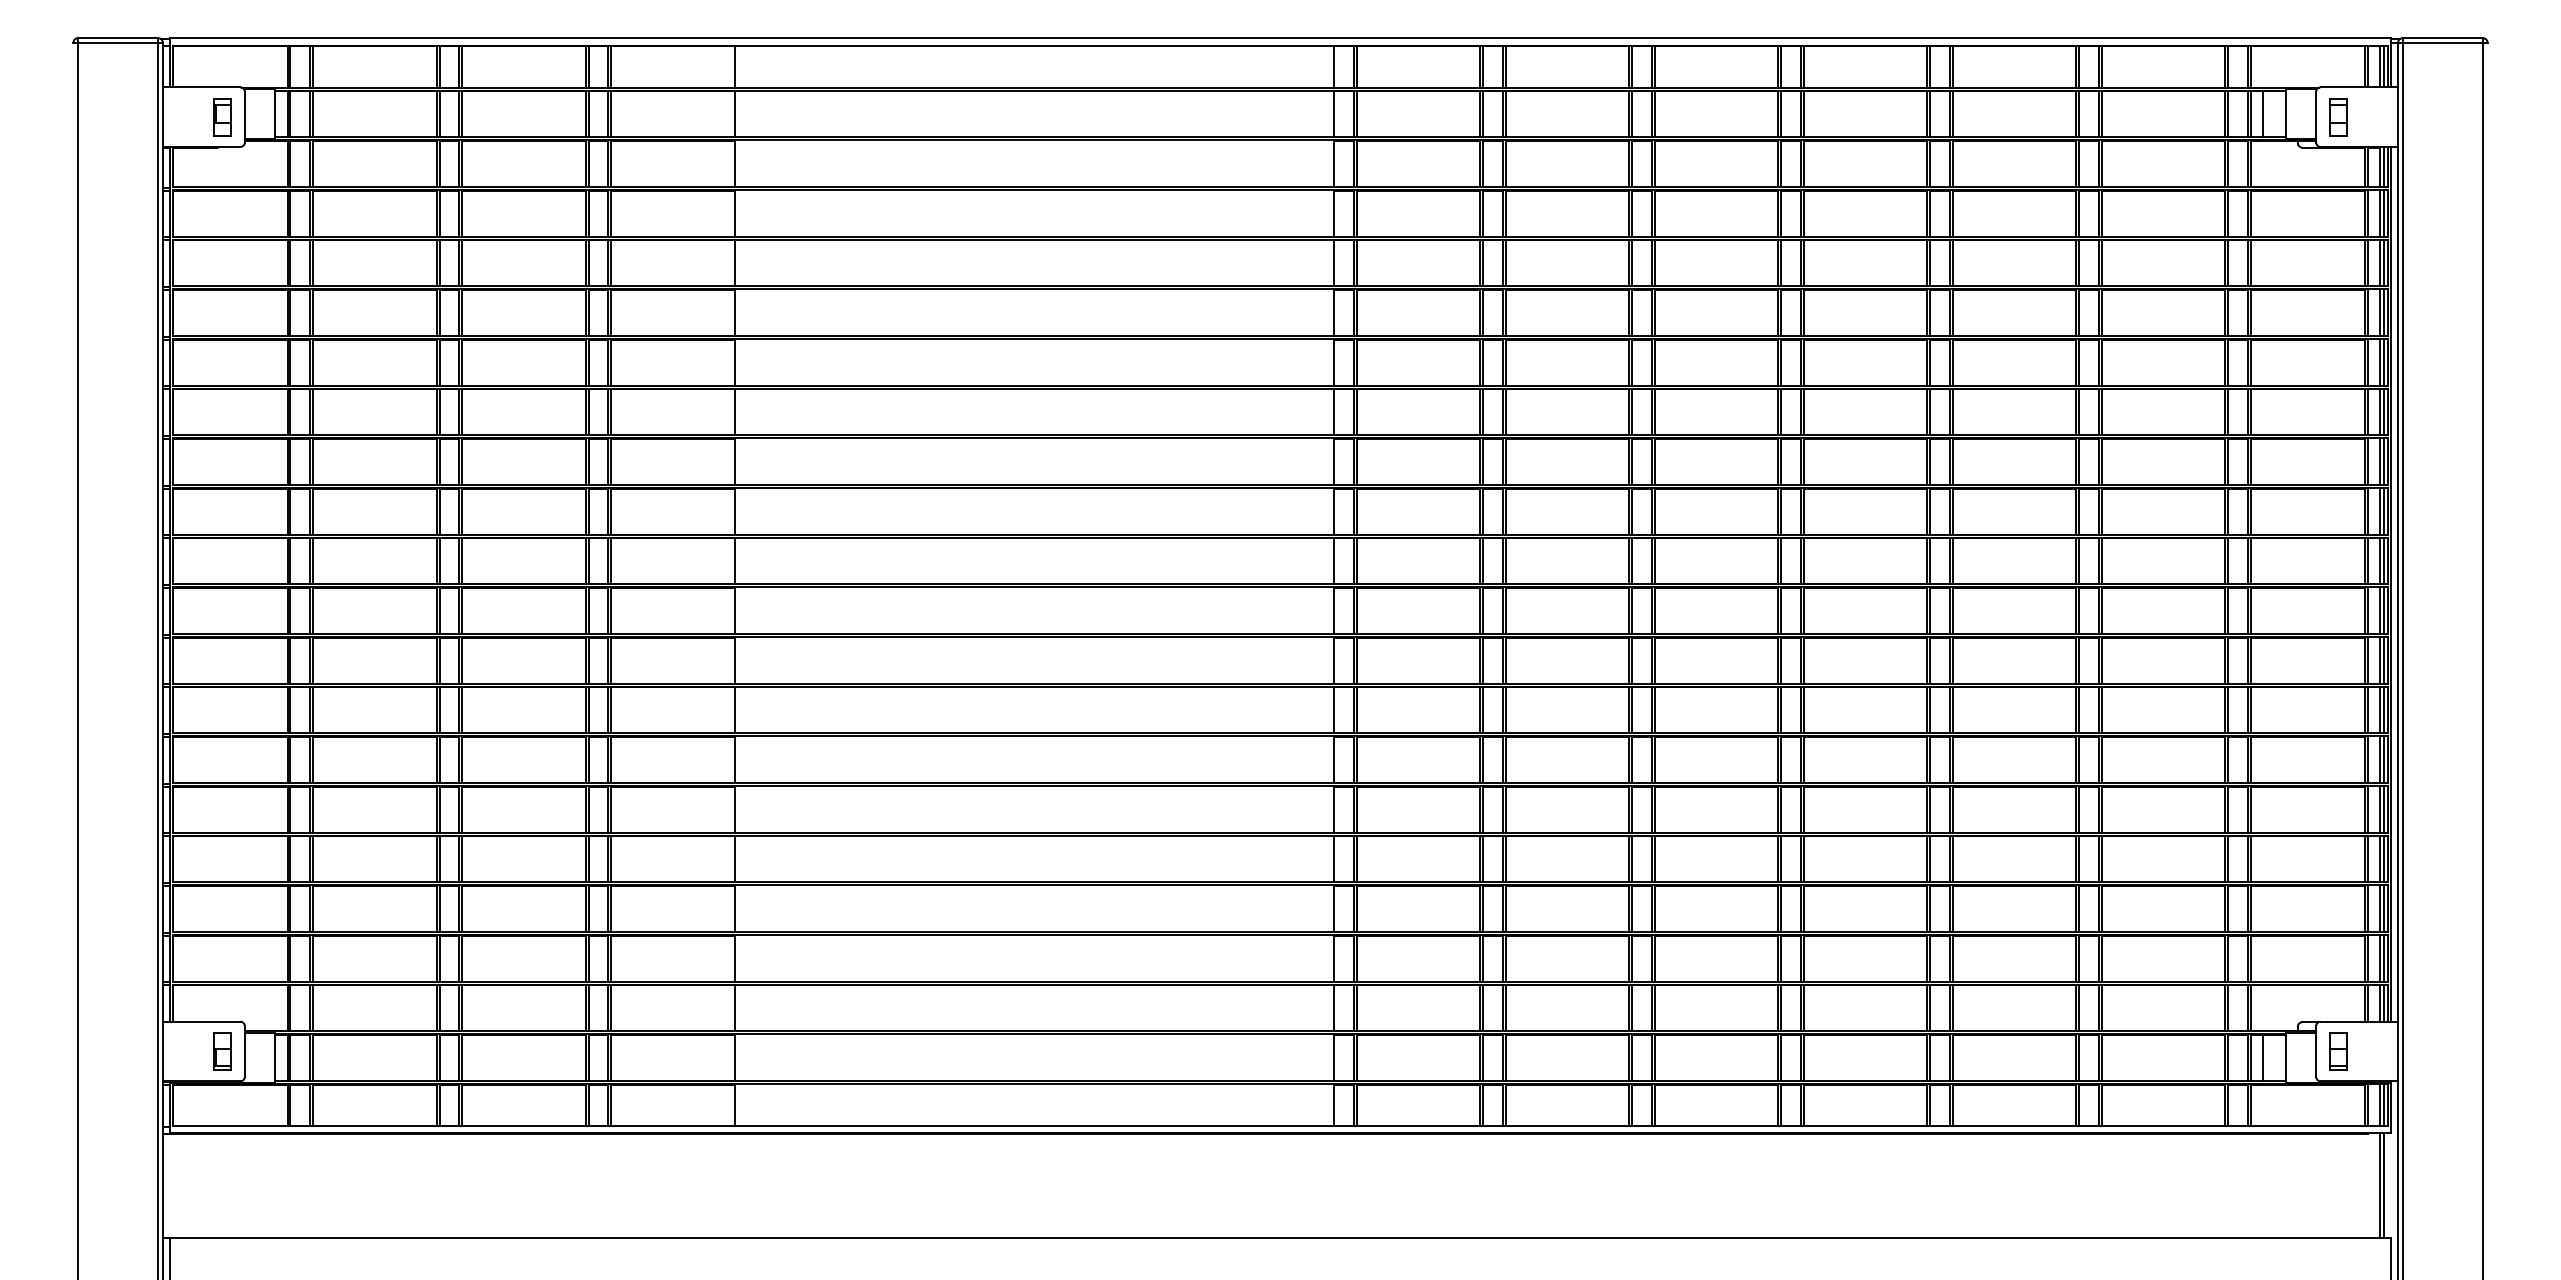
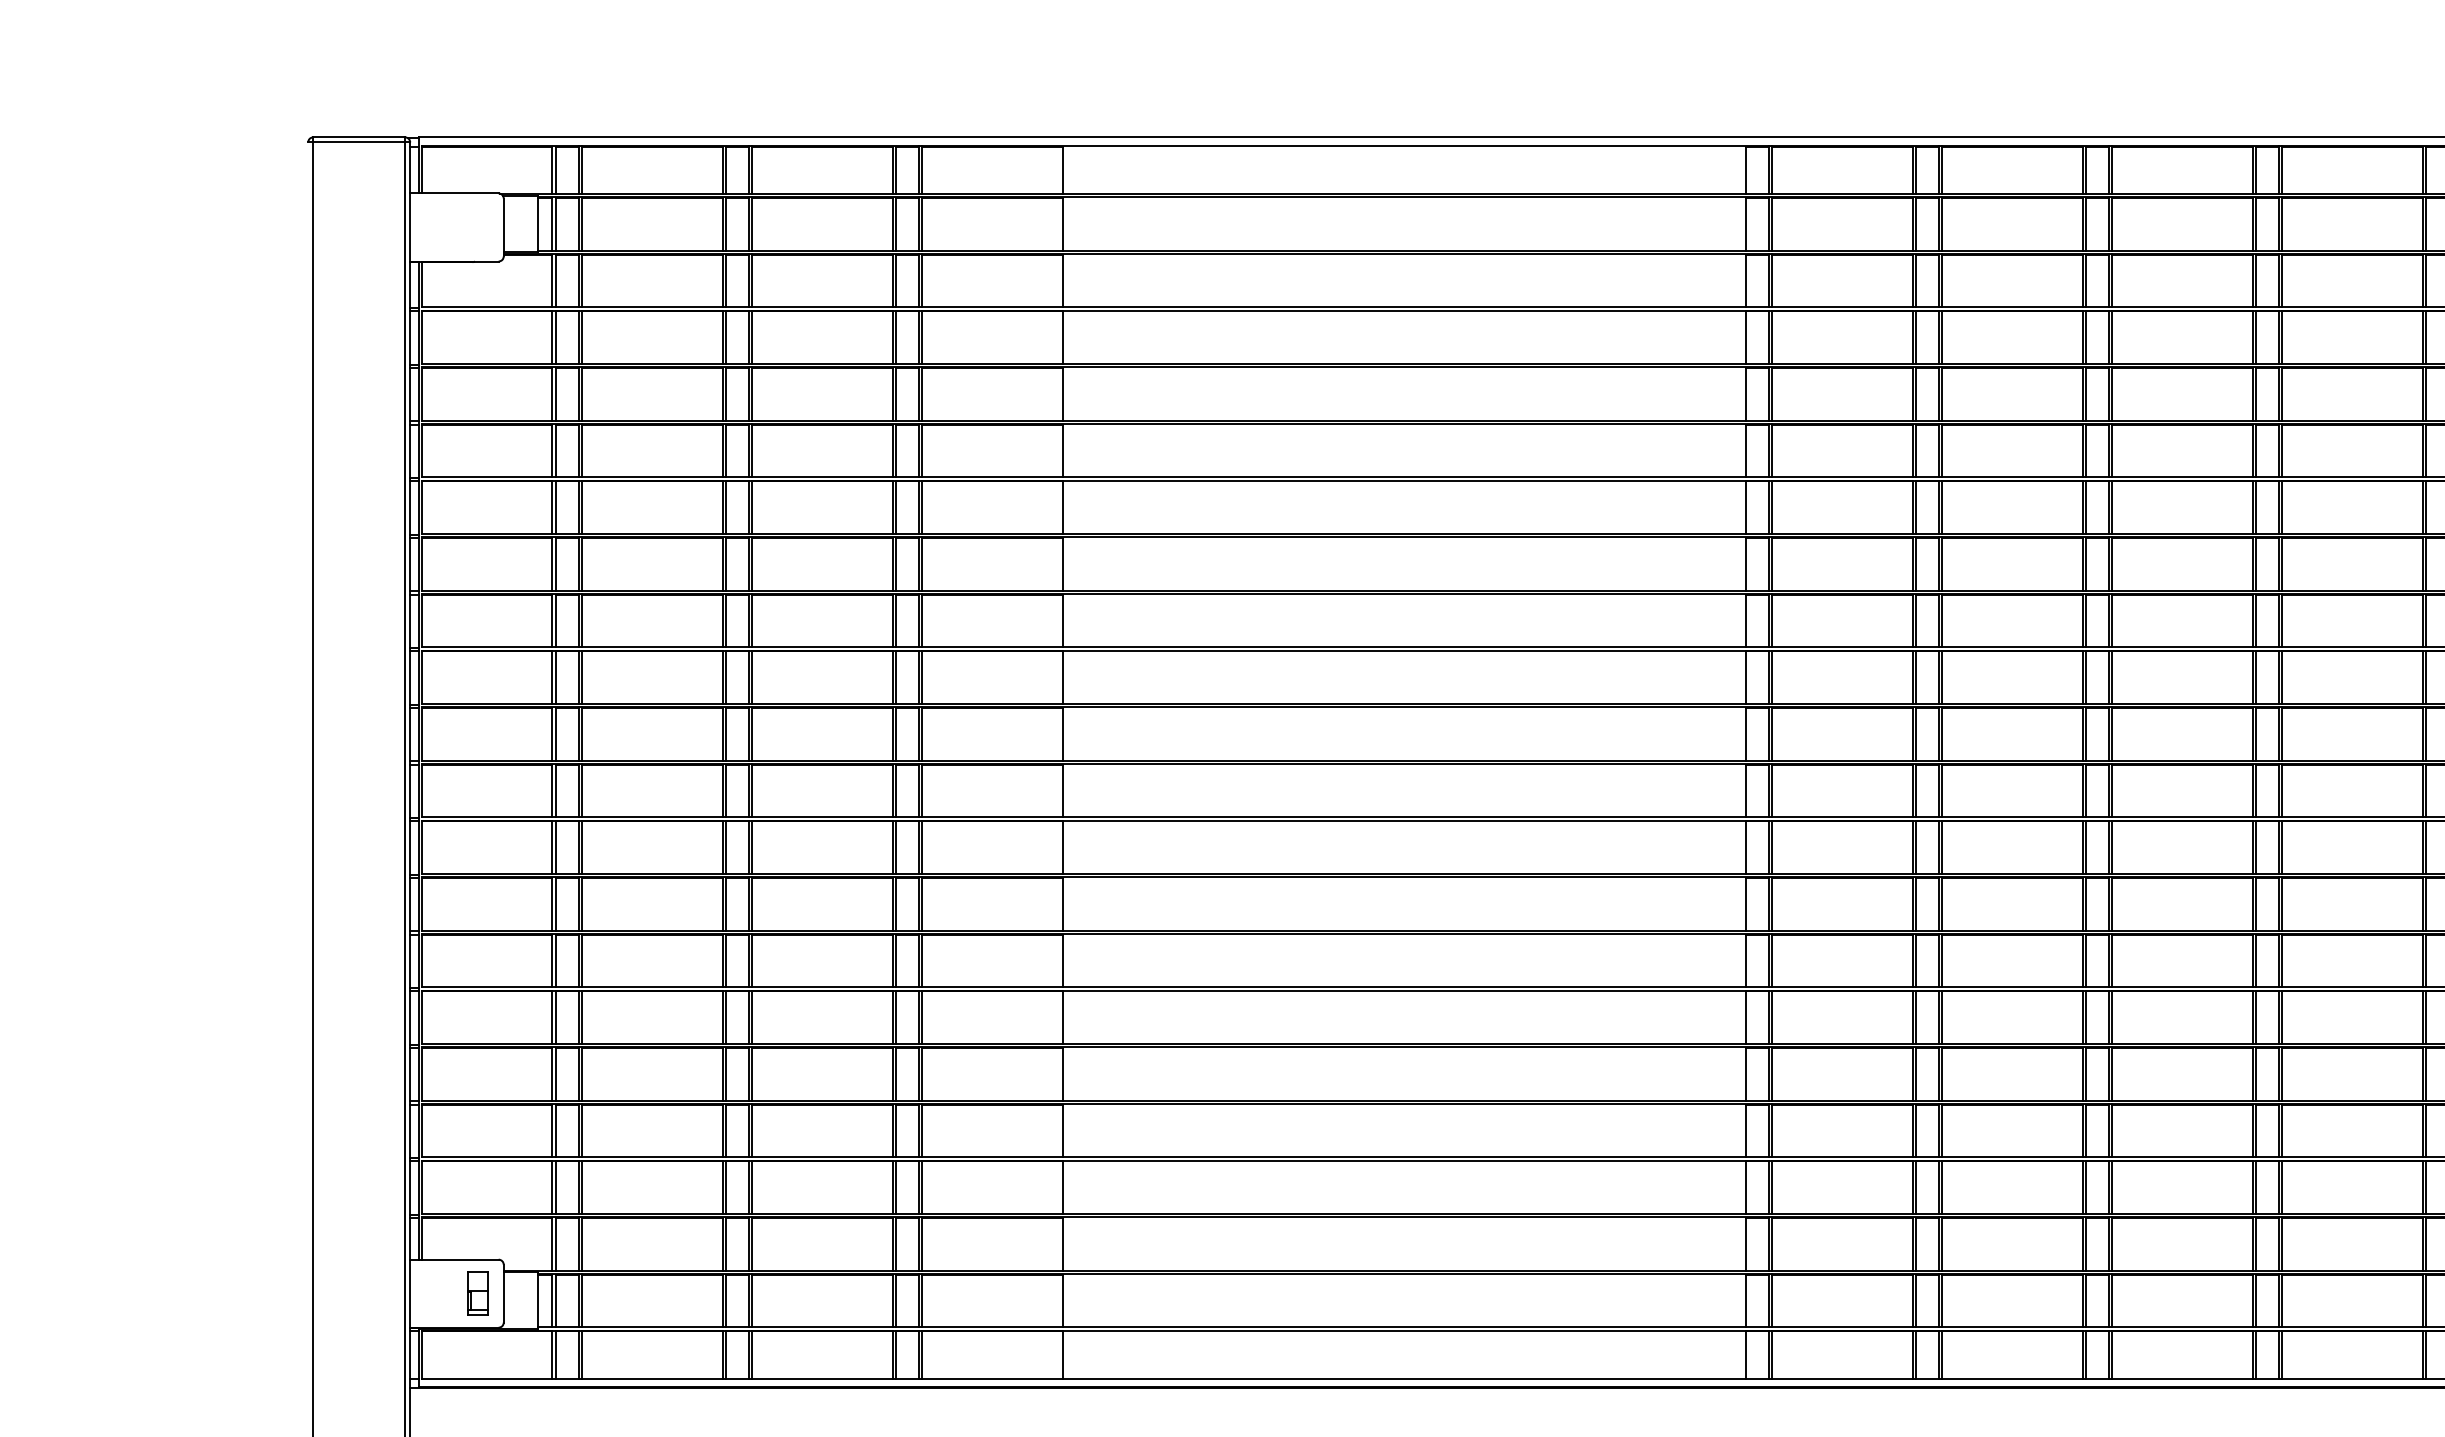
part: (222, 117) -> (478, 227), removed

